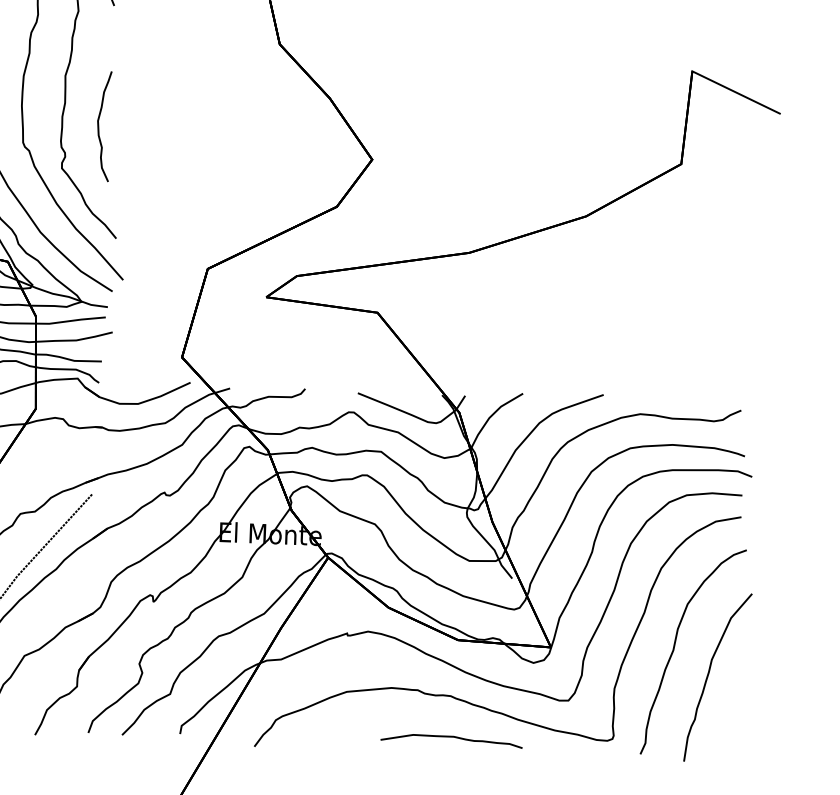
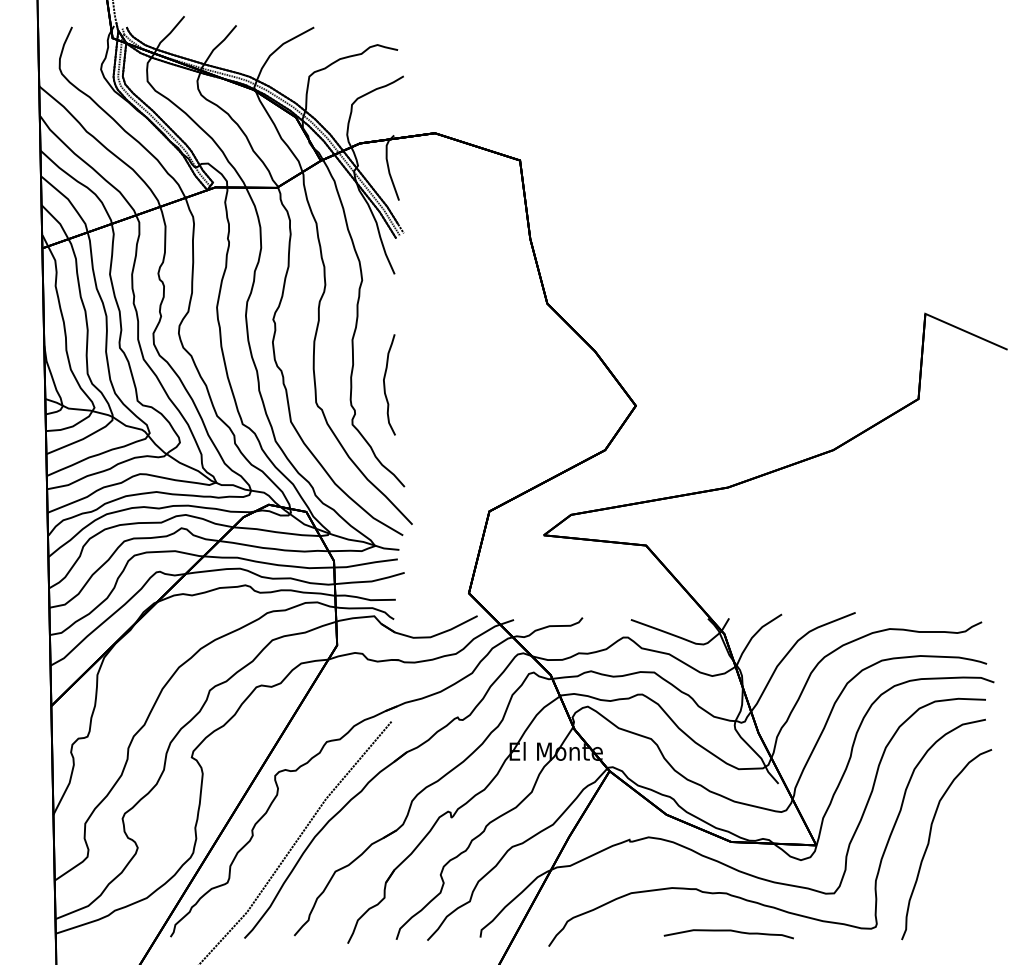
part: (708, 677) -> (961, 867), removed

